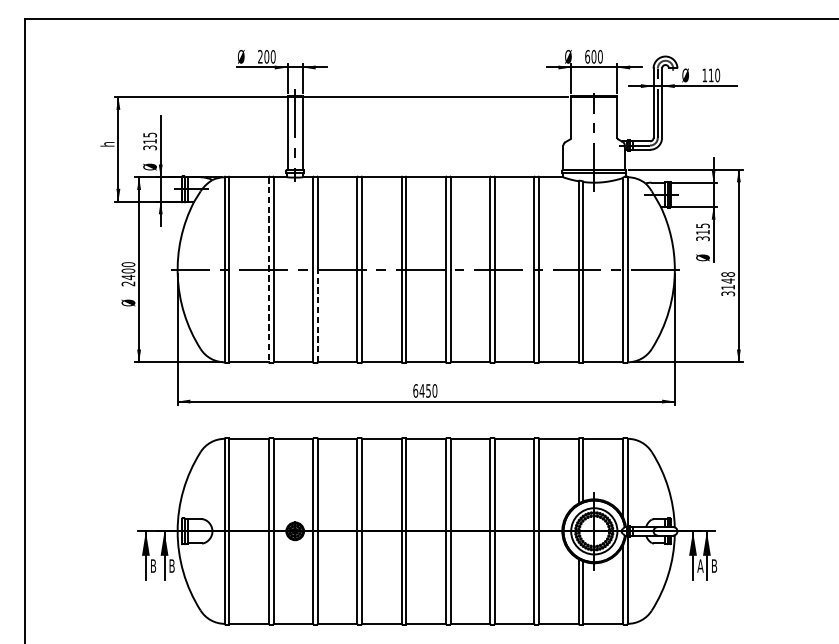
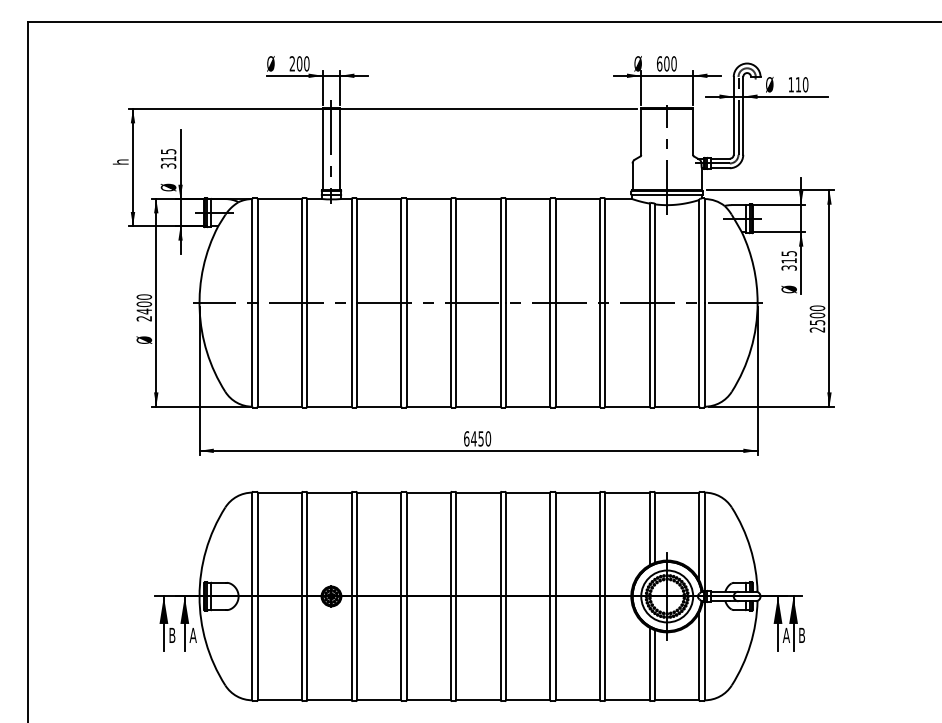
line: (269, 269) -> (302, 302), dashed -> solid
text: (728, 283) -> (817, 318), 3148 -> 2500
line: (317, 315) -> (356, 354), dashed -> solid
text: (171, 565) -> (192, 634), B -> A

